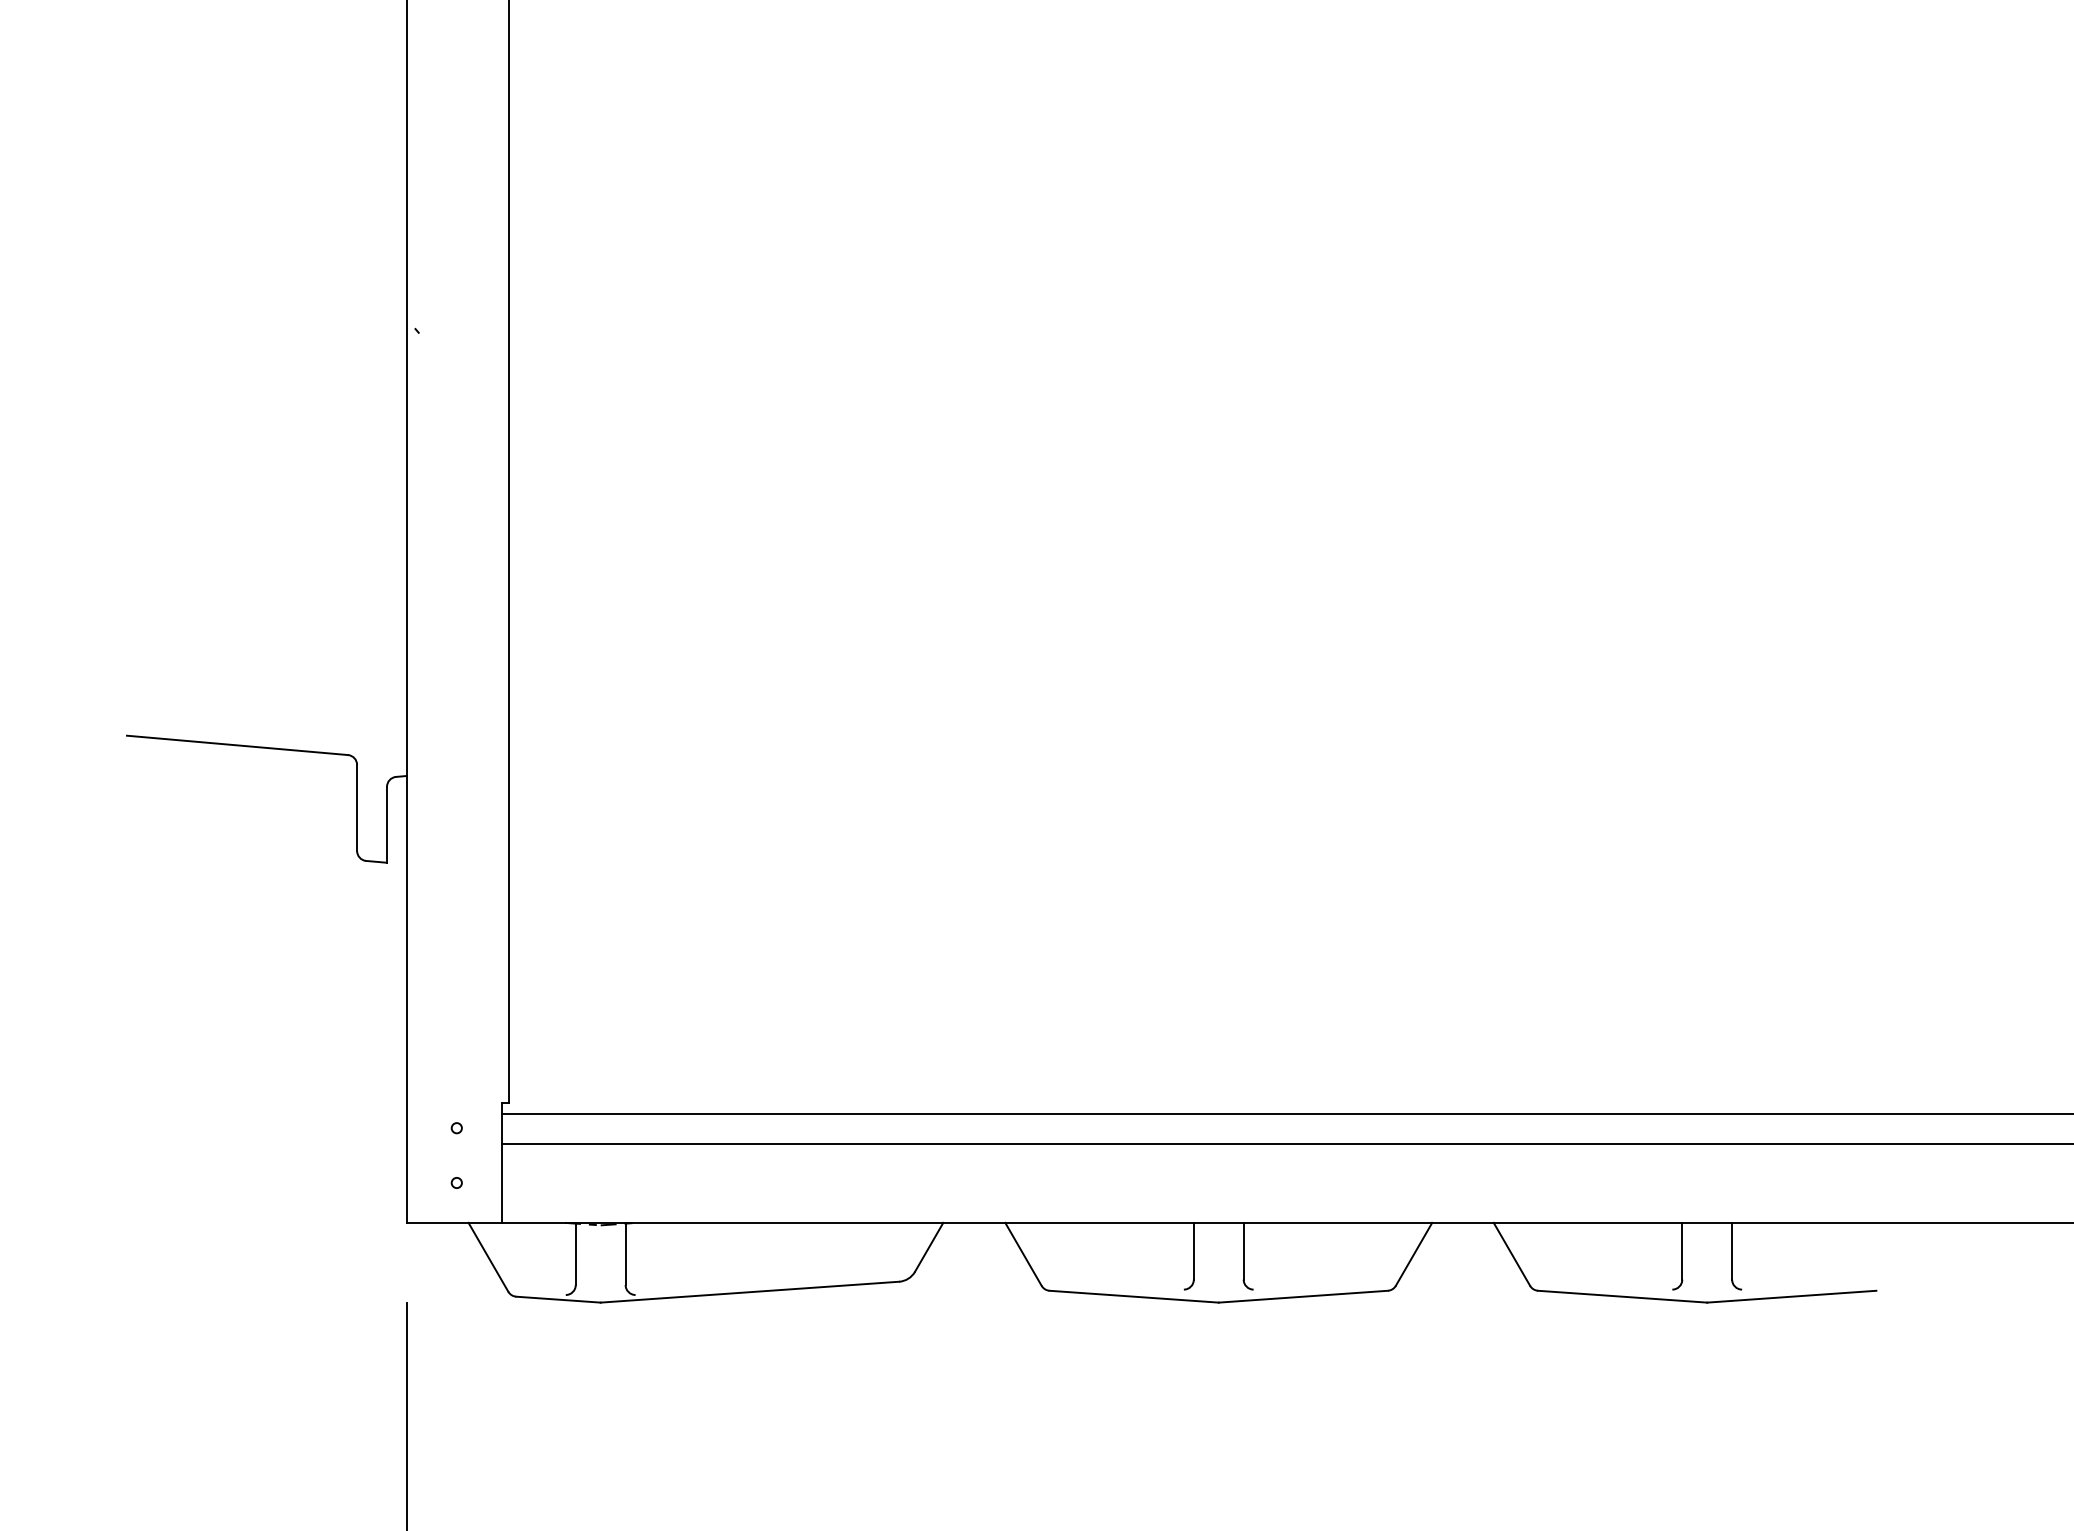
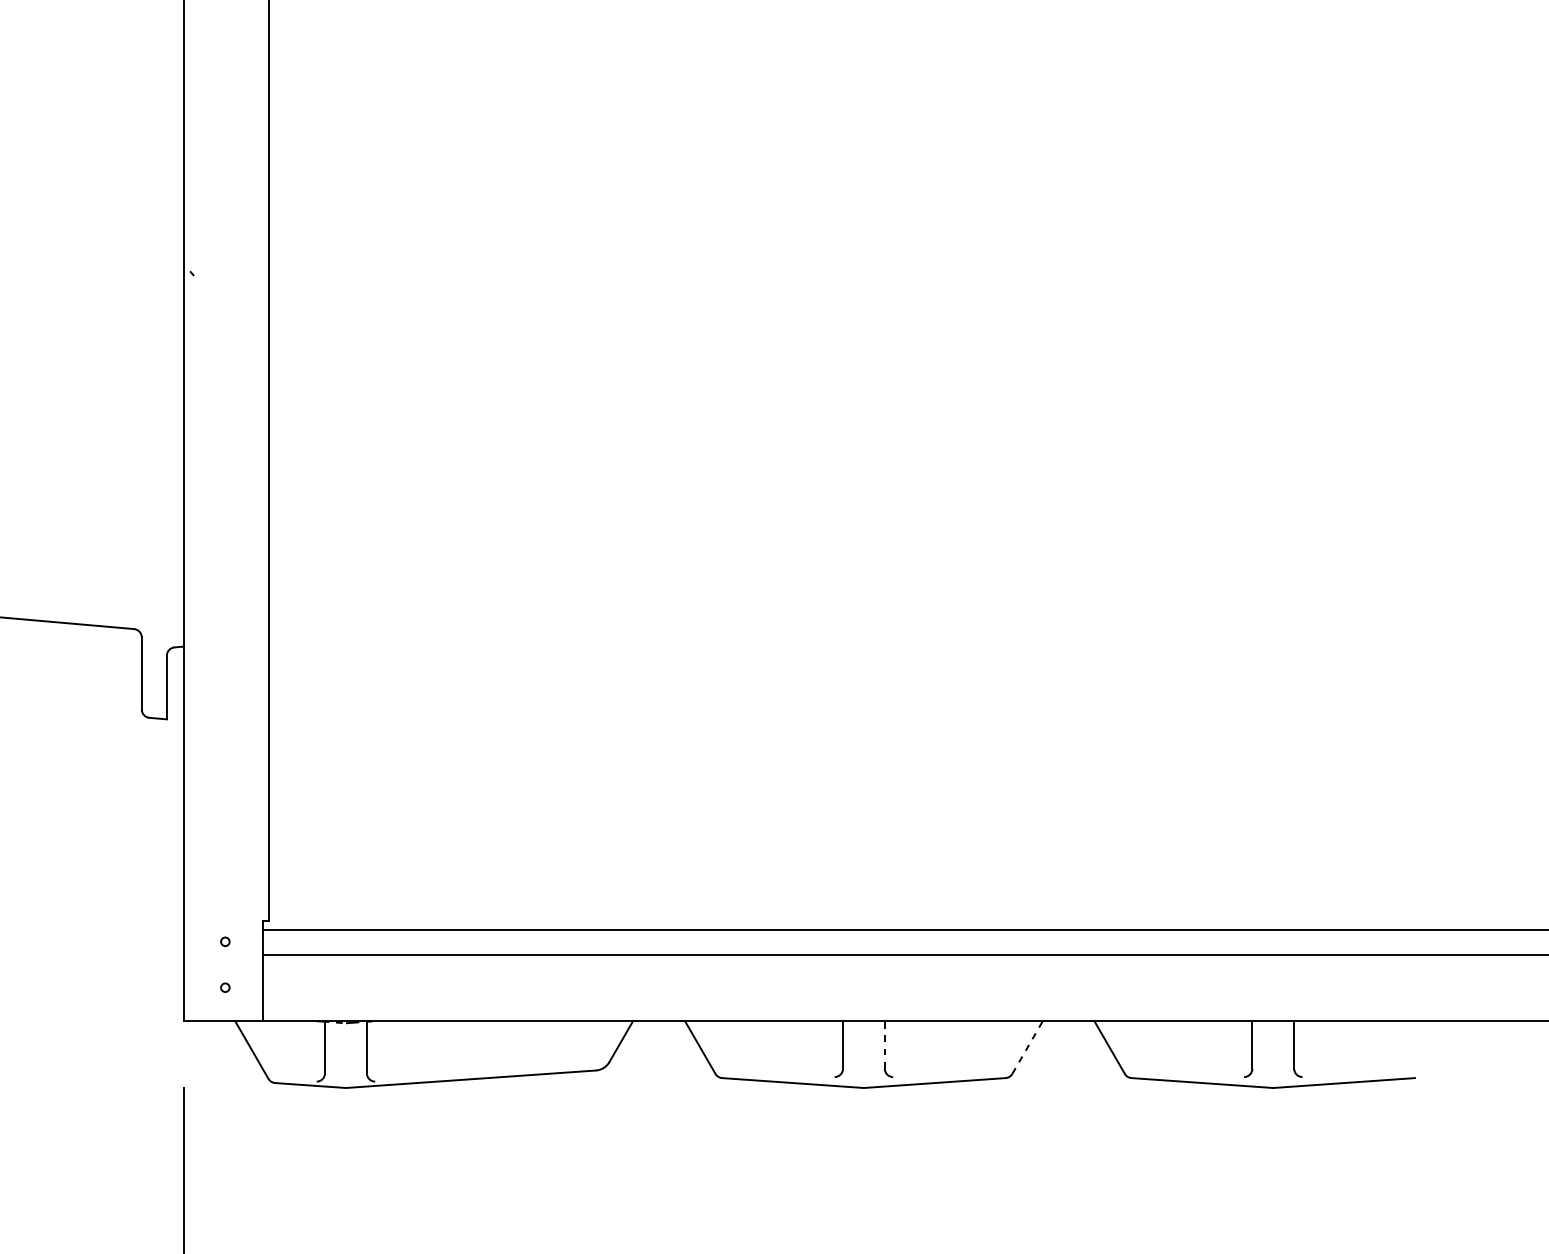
line: (1243, 1250) -> (884, 1044), solid -> dashed
line: (1414, 1253) -> (1027, 1046), solid -> dashed

